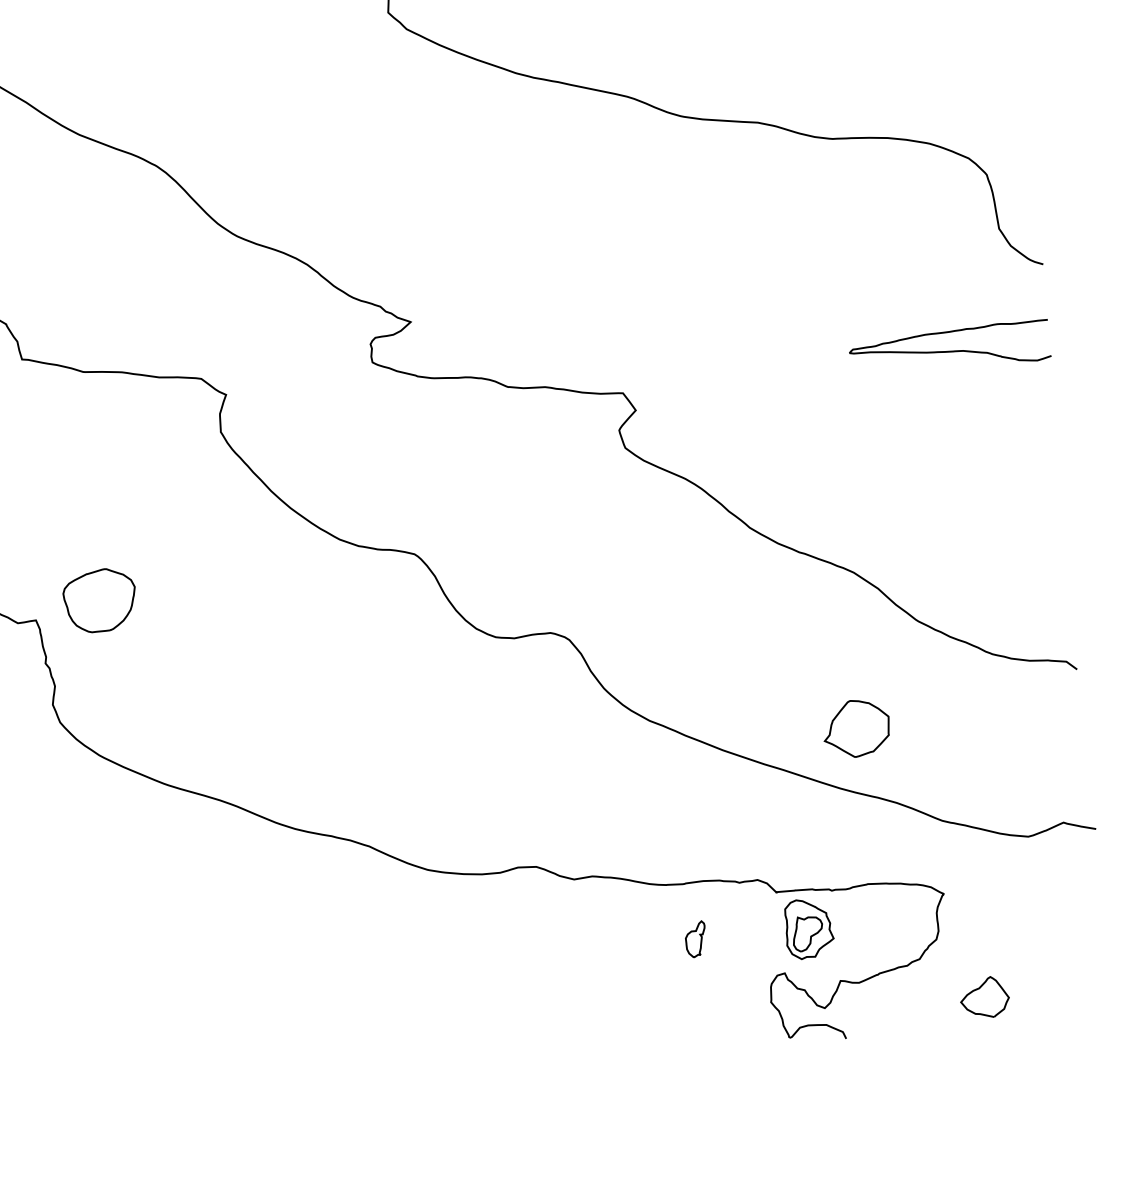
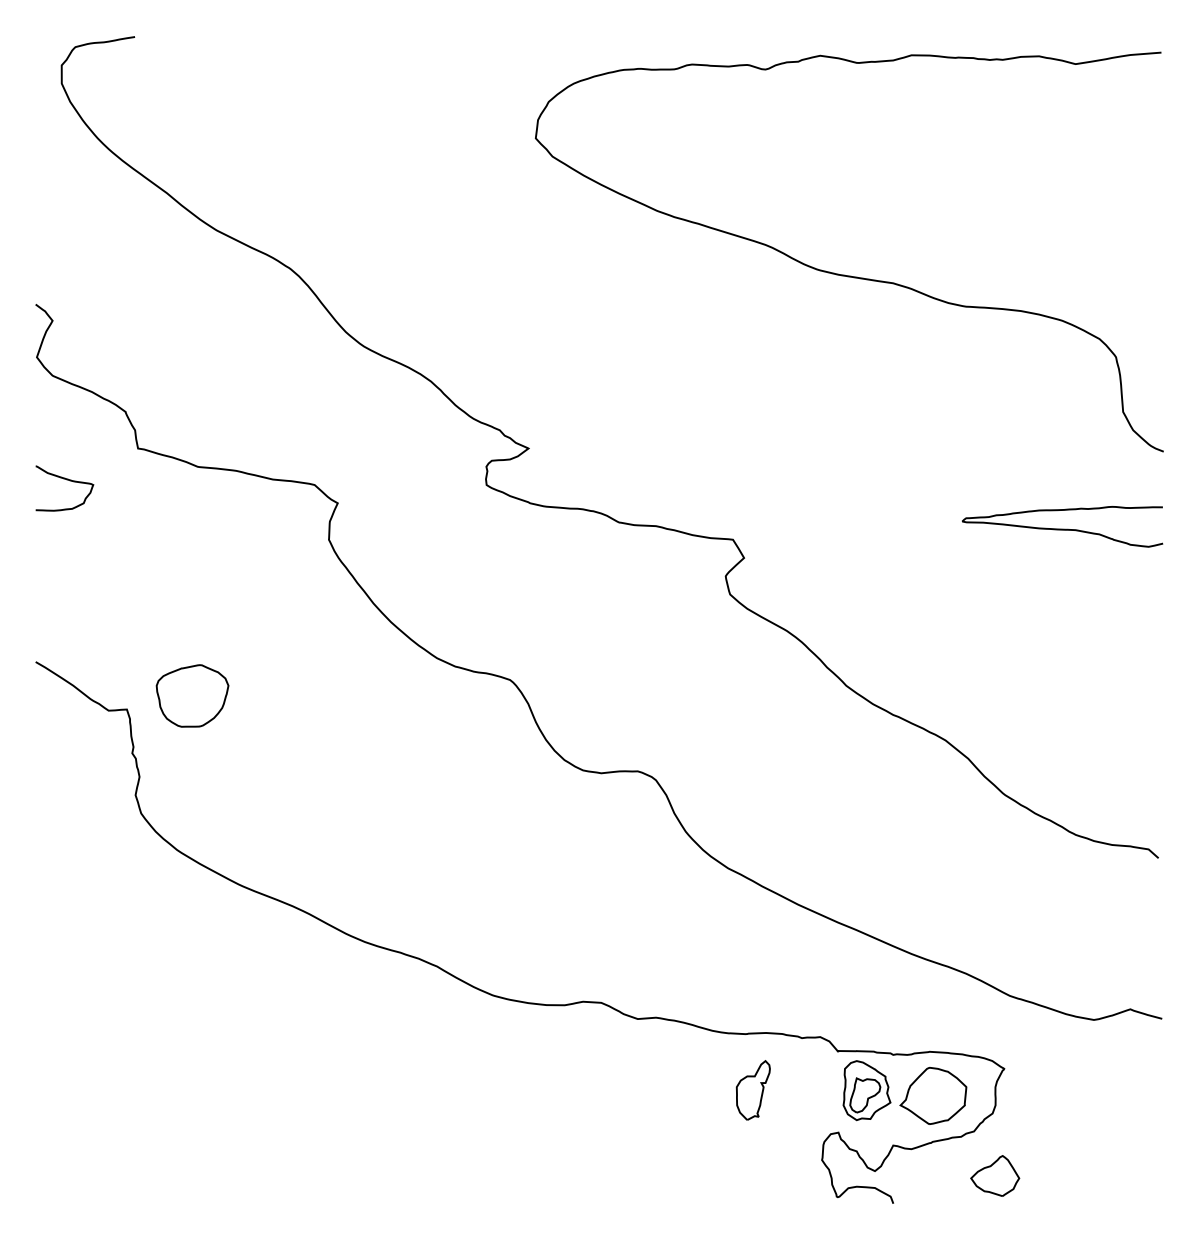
part: (856, 728) -> (933, 1095), moved
part: (695, 939) -> (752, 1090), size x1.67
part: (985, 997) -> (995, 1175), moved

